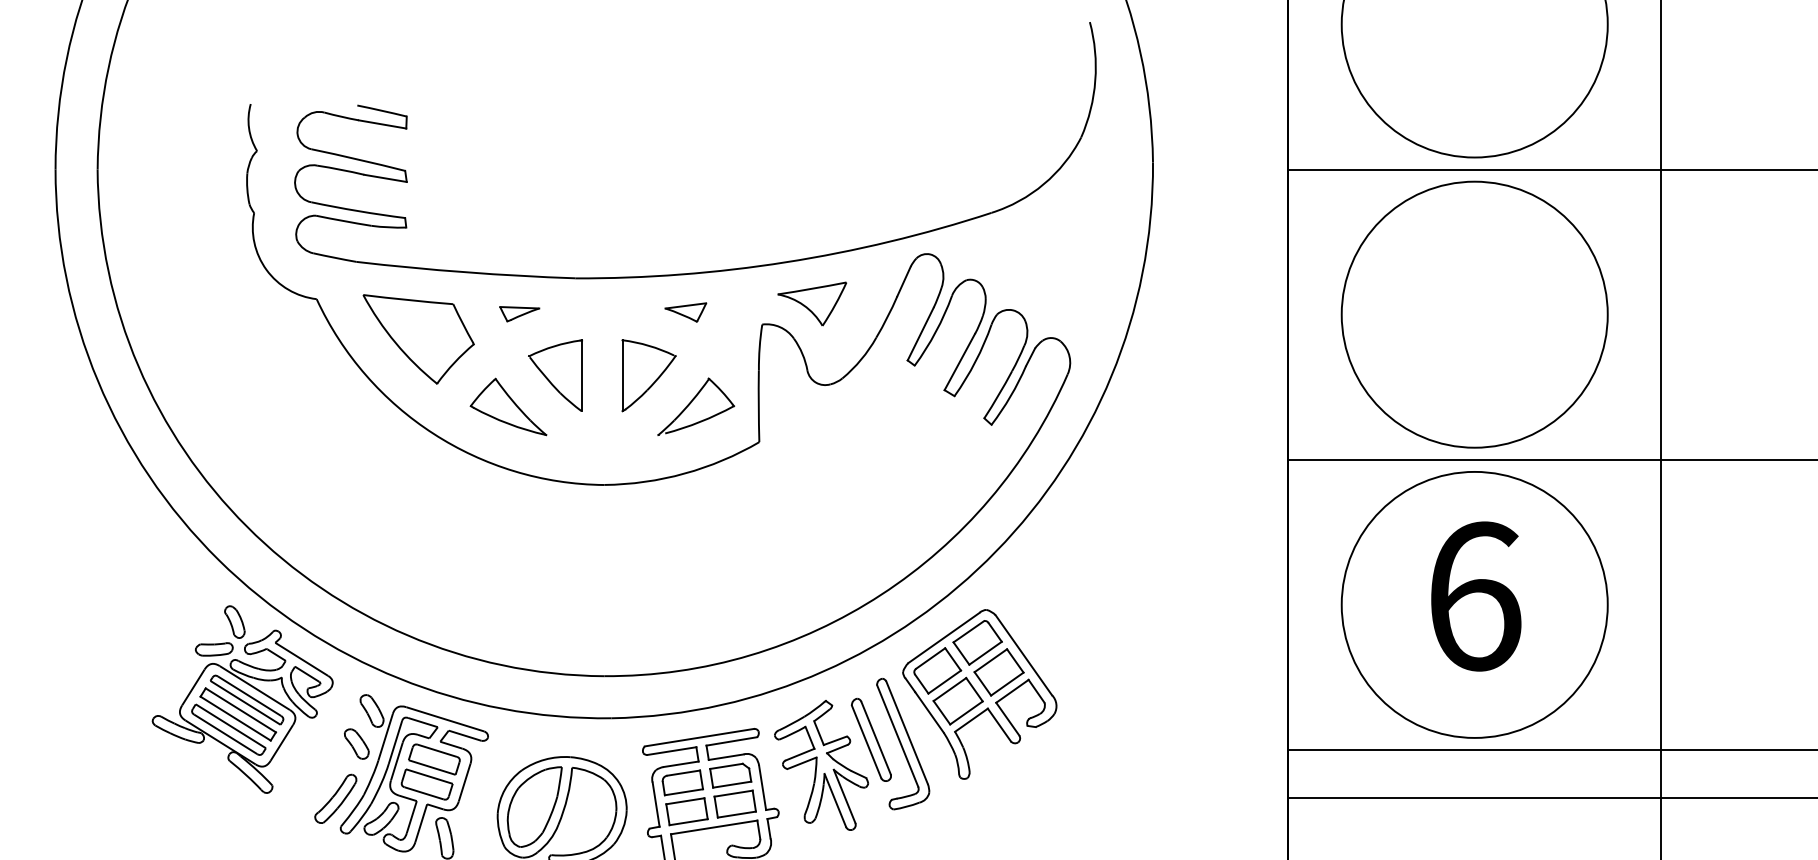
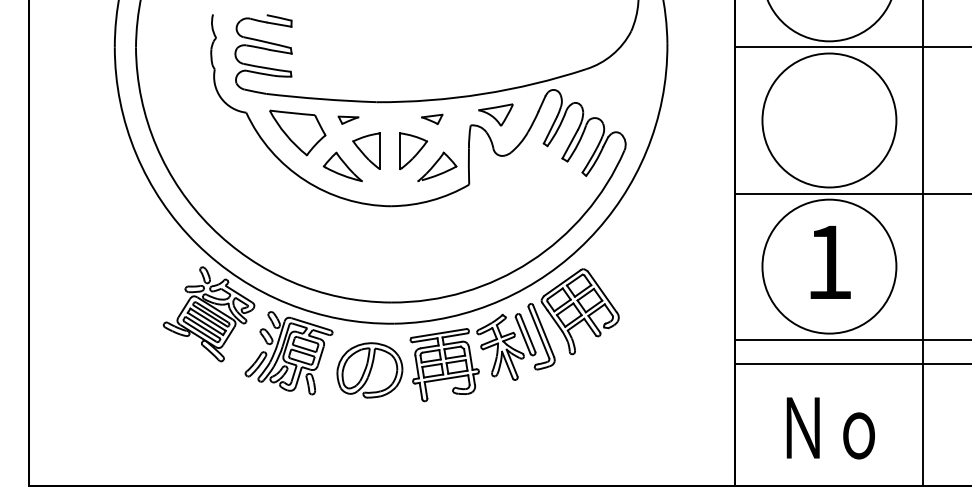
text: (1474, 596) -> (829, 262), 6 -> 1

